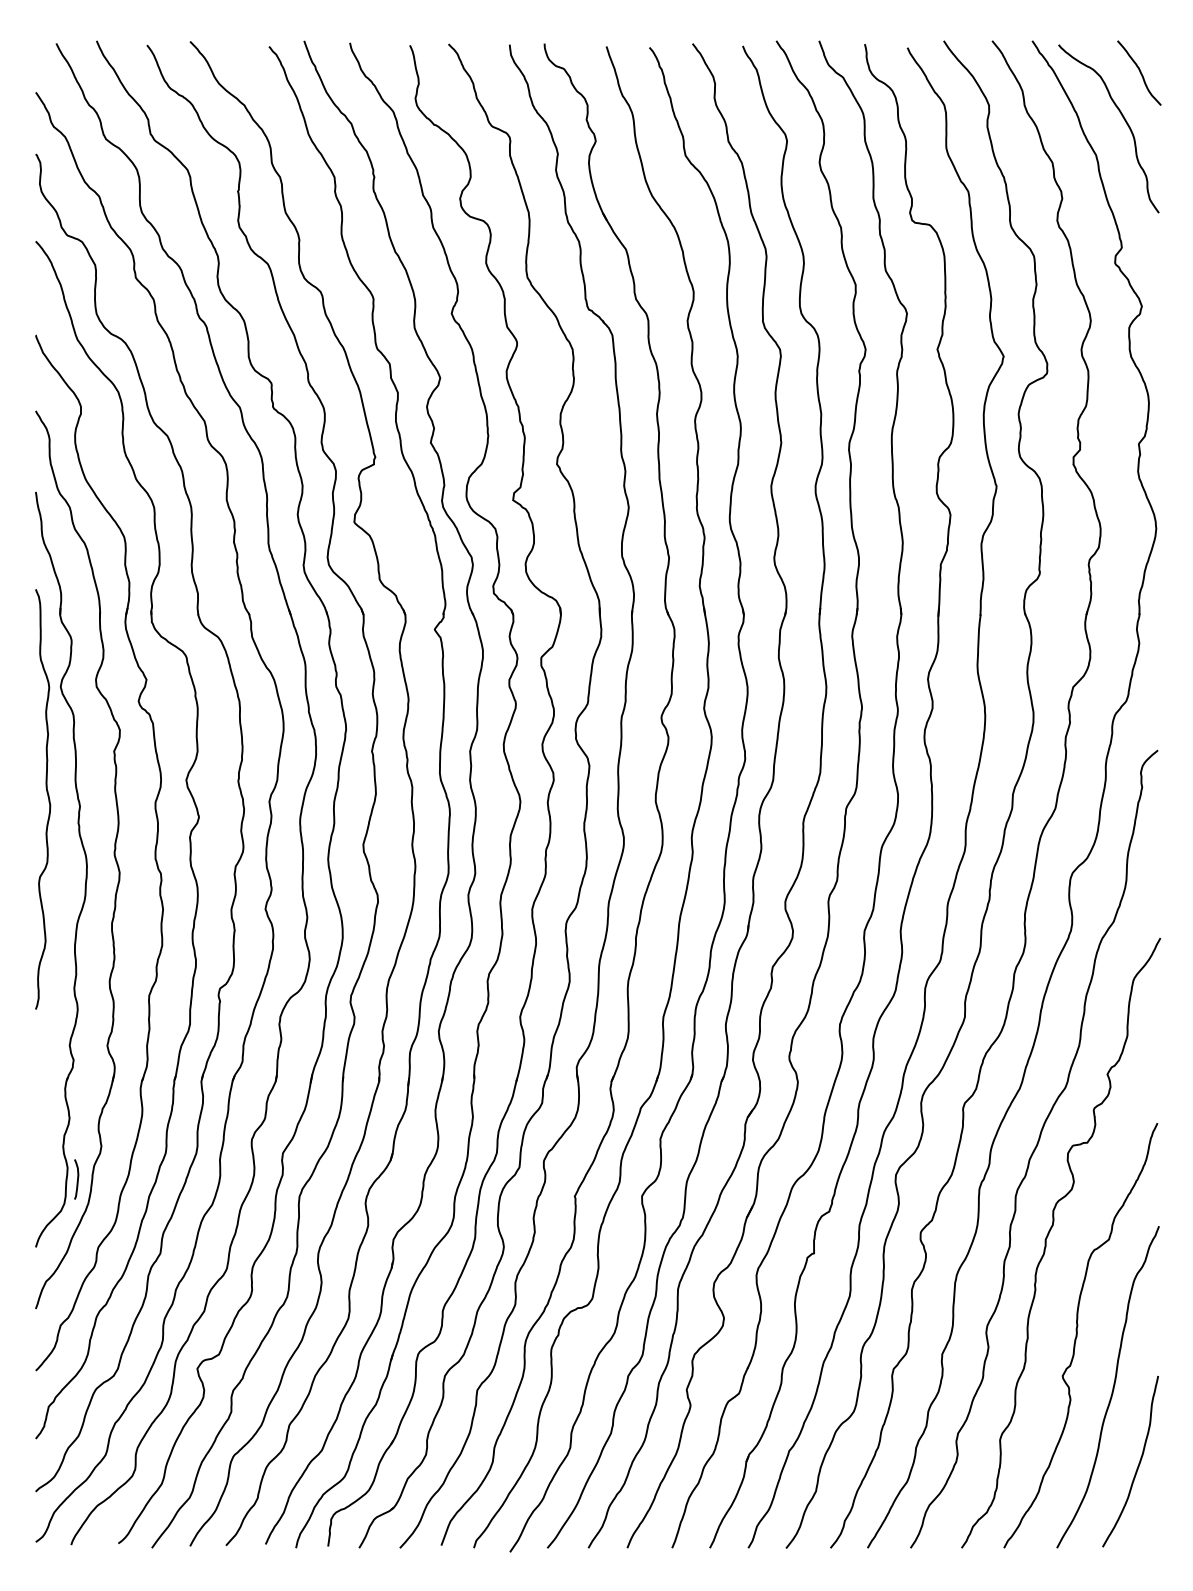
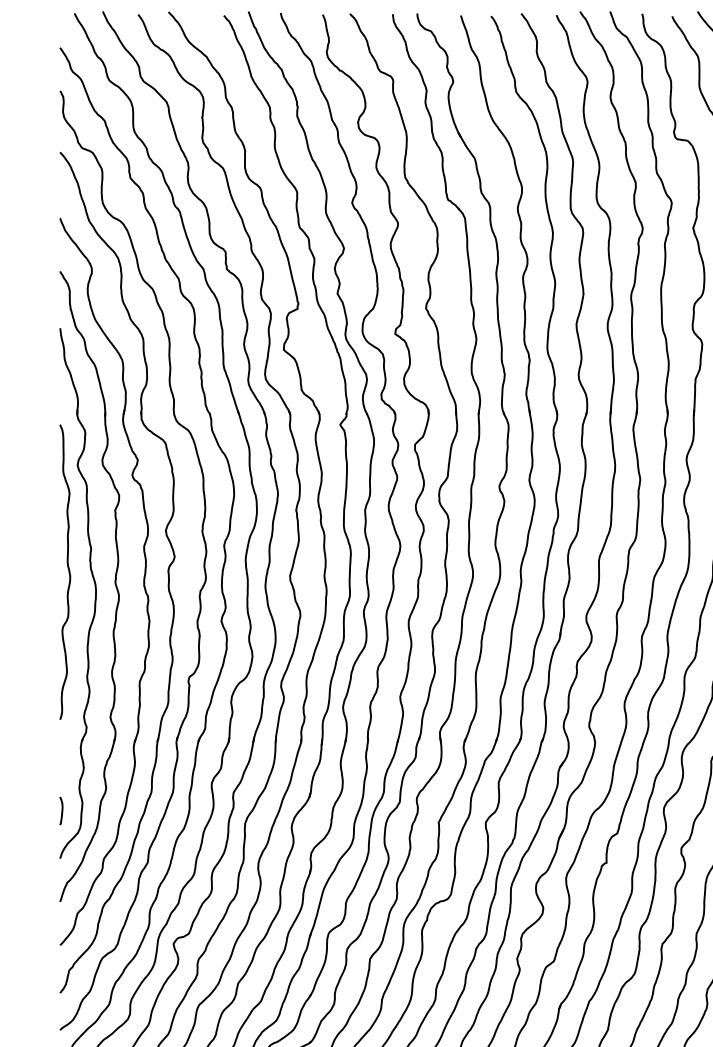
curve: (47, 796) -> (68, 570), moved
curve: (77, 1179) -> (62, 811), moved

